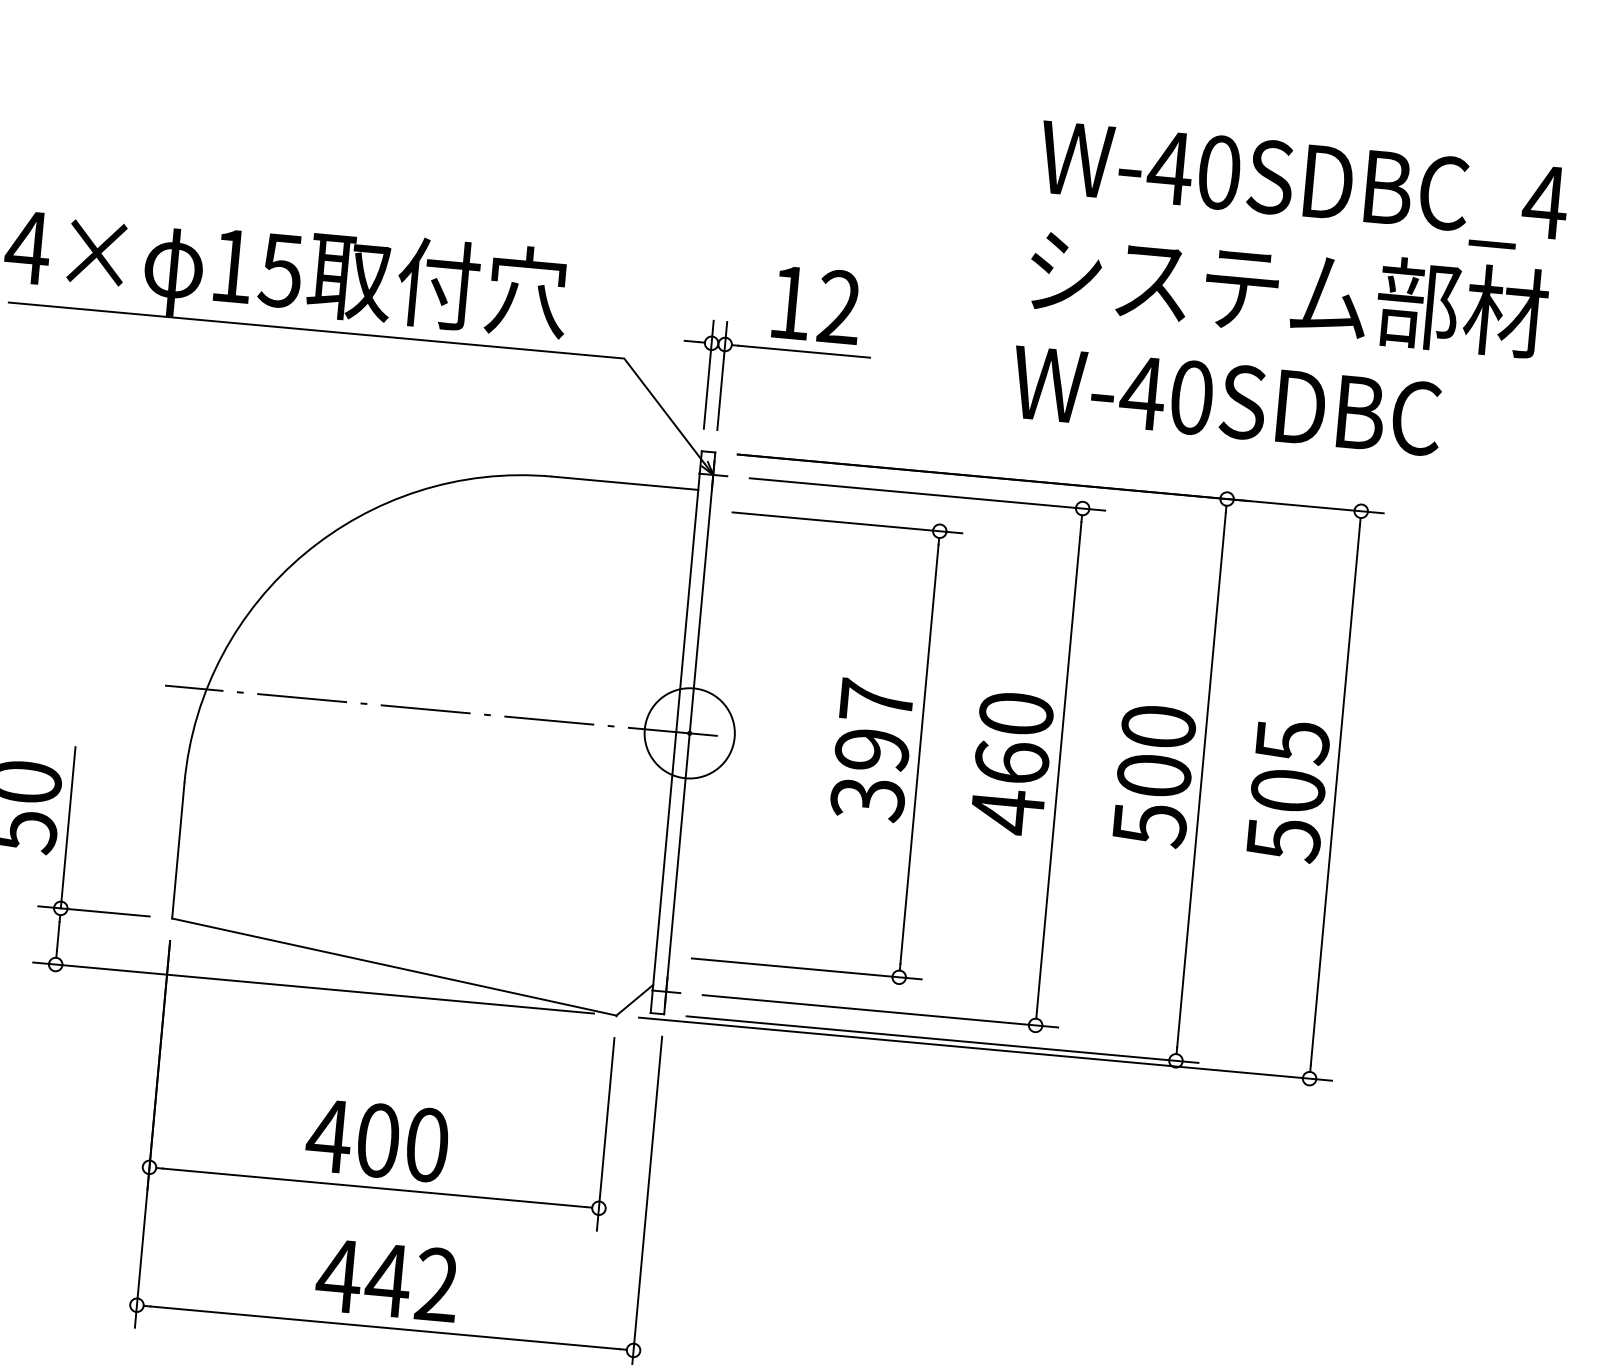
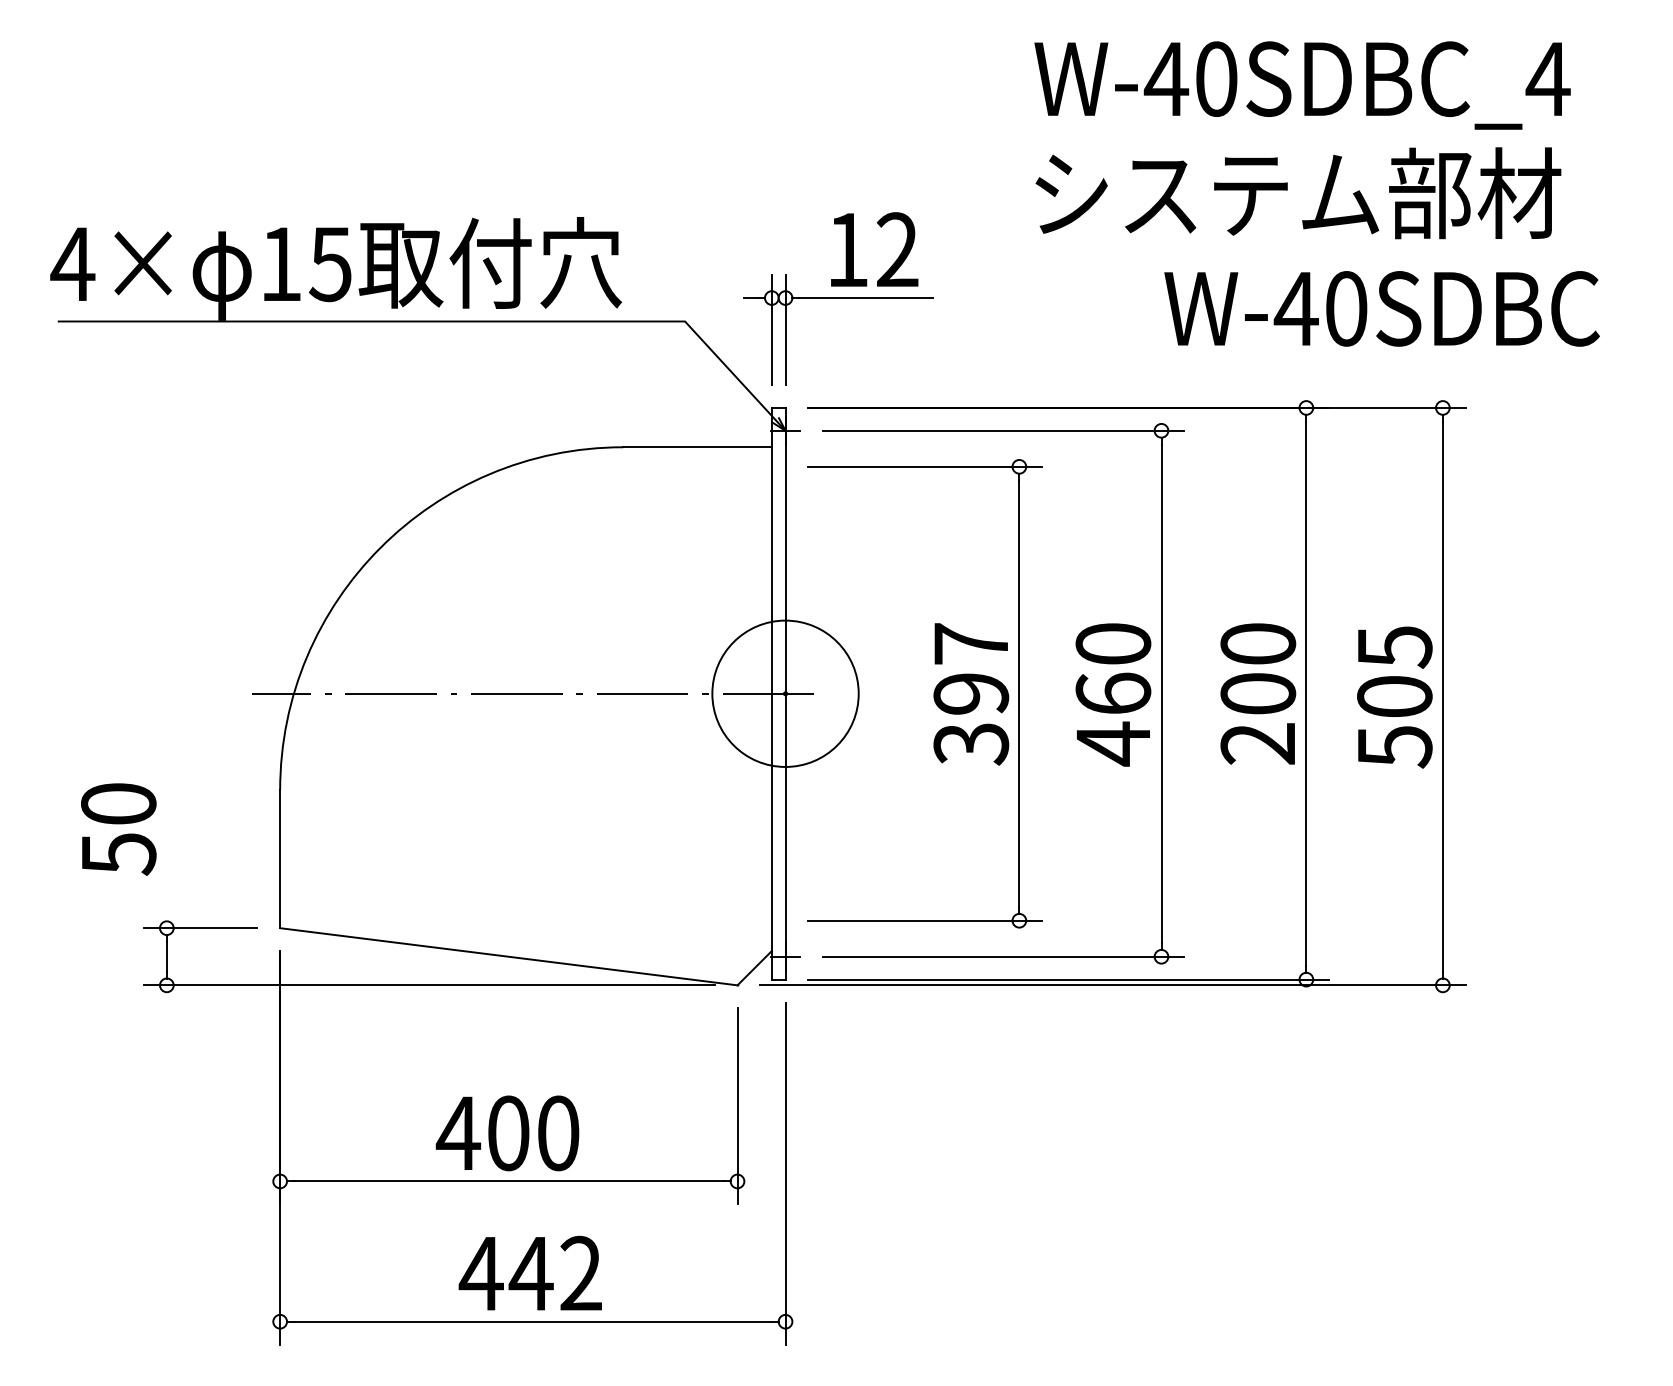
text: (1303, 186) -> (1302, 85), moved
text: (1288, 292) -> (1298, 193), moved
text: (1226, 400) -> (1381, 308), moved
circle: (689, 733) -> (785, 693), size x1.6
text: (1149, 825) -> (1258, 744), 500 -> 200
line: (67, 828) -> (166, 846), removed

